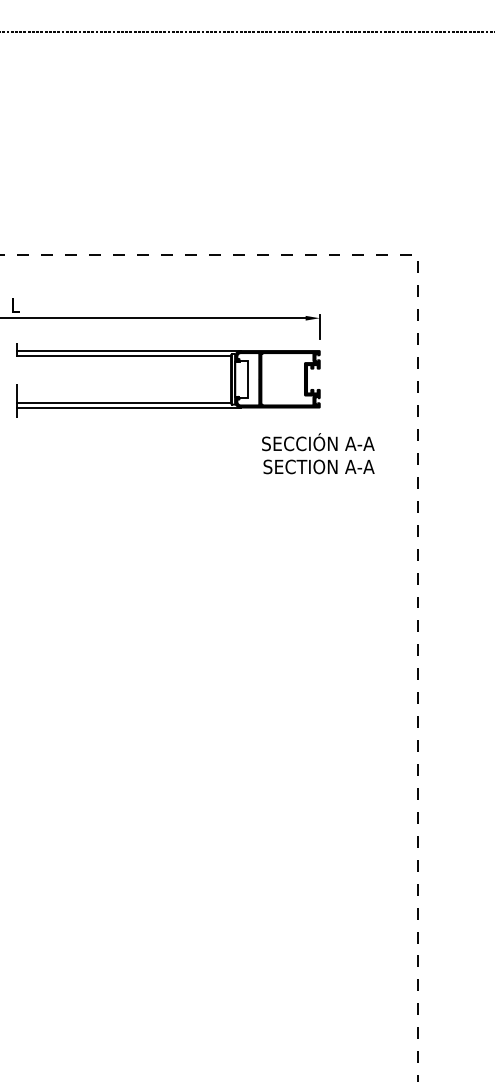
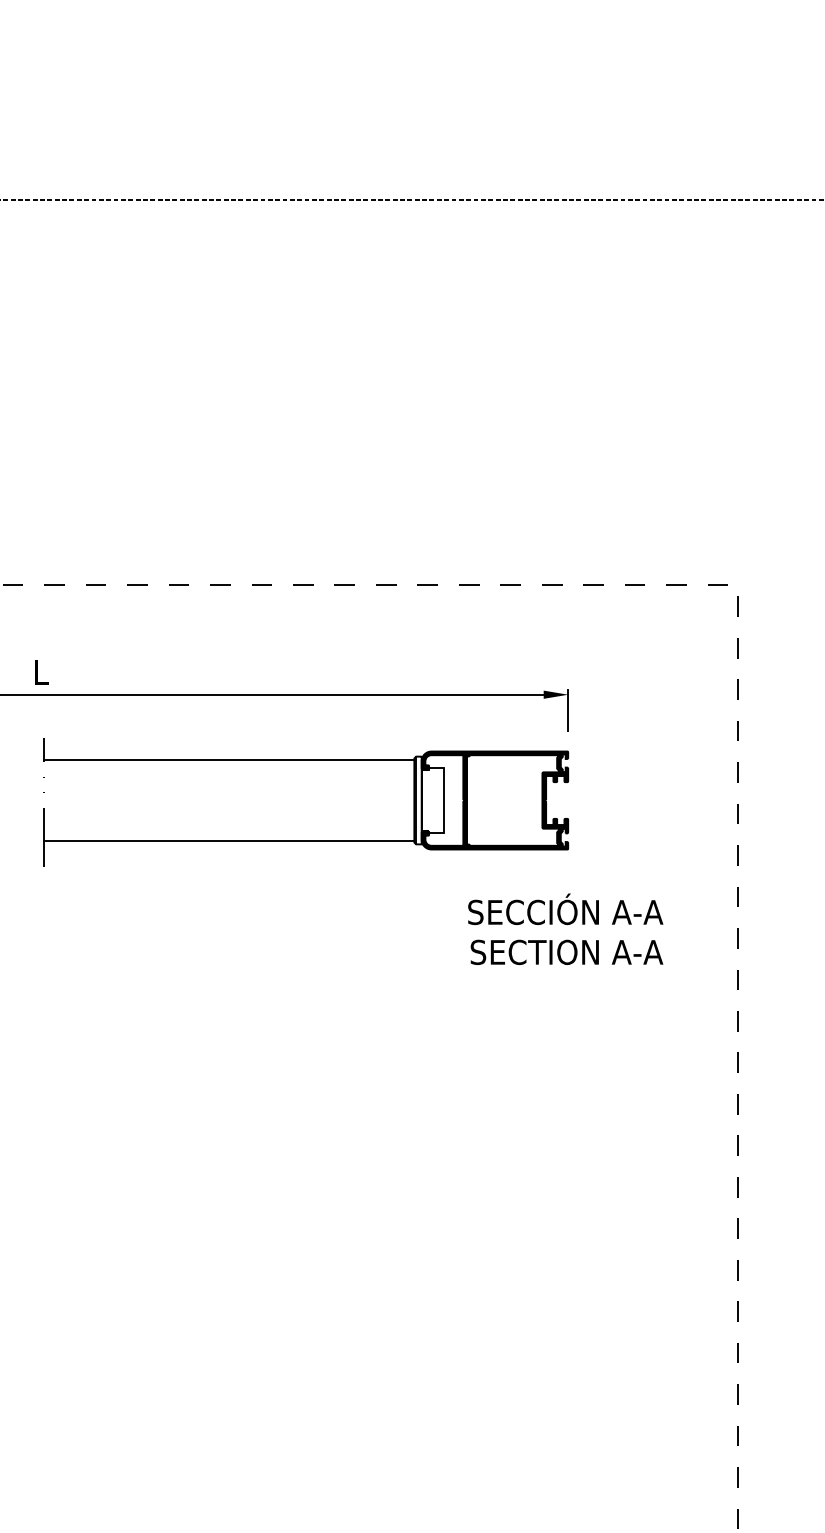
line: (129, 351) -> (238, 752), removed
line: (129, 407) -> (238, 849), removed

